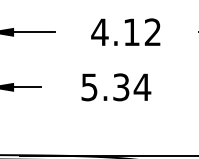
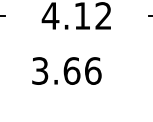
text: (116, 87) -> (67, 71), 5.34 -> 3.66

